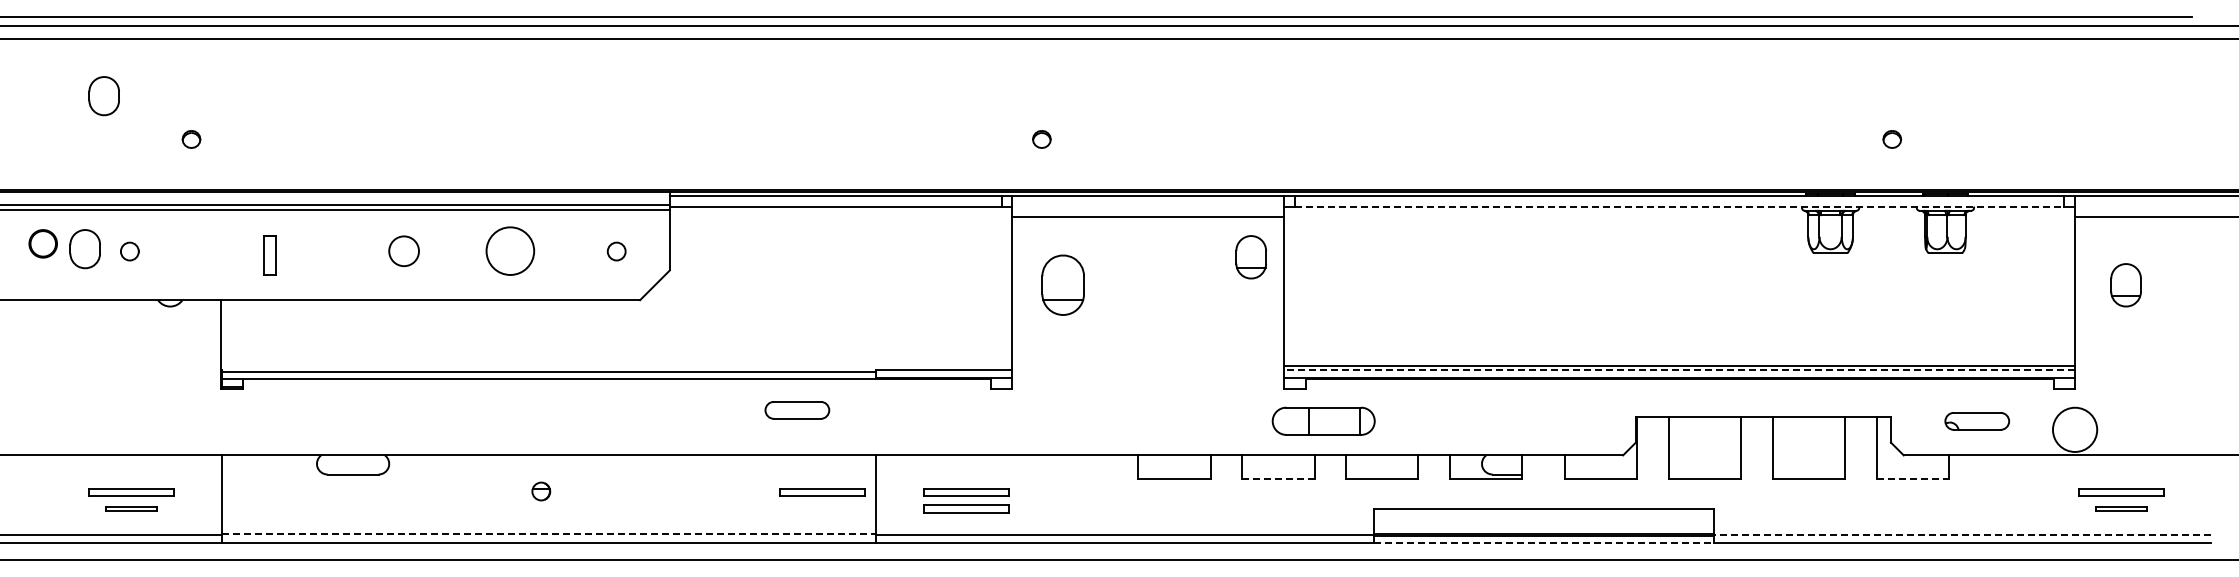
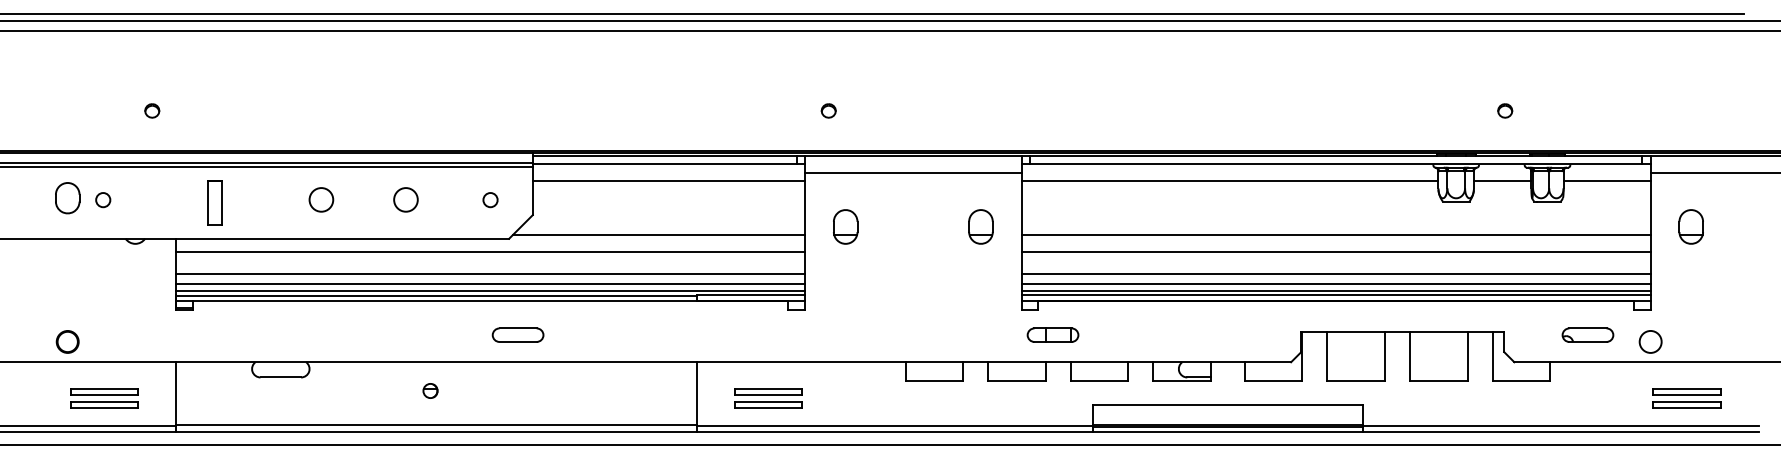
part: (103, 96) -> (82, 76), removed
line: (1679, 206) -> (1335, 164), dashed -> solid
line: (840, 227) -> (668, 180), added
line: (1546, 227) -> (1230, 180), added
line: (1888, 227) -> (1502, 180), added
line: (2020, 227) -> (1607, 180), added
circle: (42, 243) -> (67, 341), moved
circle: (510, 251) -> (406, 200), size x0.62
part: (270, 254) -> (215, 202), size x1.43
part: (1250, 257) -> (980, 227), moved
part: (1062, 285) -> (845, 227), size x0.71
line: (828, 295) -> (659, 235), added
line: (1679, 295) -> (1335, 235), added
line: (616, 317) -> (490, 252), added
line: (1679, 317) -> (1335, 252), added
line: (616, 344) -> (490, 274), added
line: (1679, 344) -> (1335, 274), added
line: (616, 357) -> (490, 284), added
line: (1679, 357) -> (1335, 284), added
line: (616, 366) -> (490, 291), added
line: (1679, 370) -> (1335, 294), dashed -> solid
part: (797, 410) -> (518, 335), moved
part: (1323, 421) -> (1052, 335), size x0.62
part: (1977, 421) -> (1588, 335), moved
circle: (2074, 429) -> (1650, 341), size x0.62
line: (1278, 479) -> (1016, 381), dashed -> solid
line: (1913, 479) -> (1522, 381), dashed -> solid
part: (822, 492) -> (654, 391), removed
part: (131, 508) -> (104, 404), size x1.67
part: (2121, 508) -> (1687, 404), size x1.67
line: (549, 534) -> (437, 425), dashed -> solid
line: (1962, 534) -> (1561, 425), dashed -> solid
line: (1544, 542) -> (1228, 431), dashed -> solid

